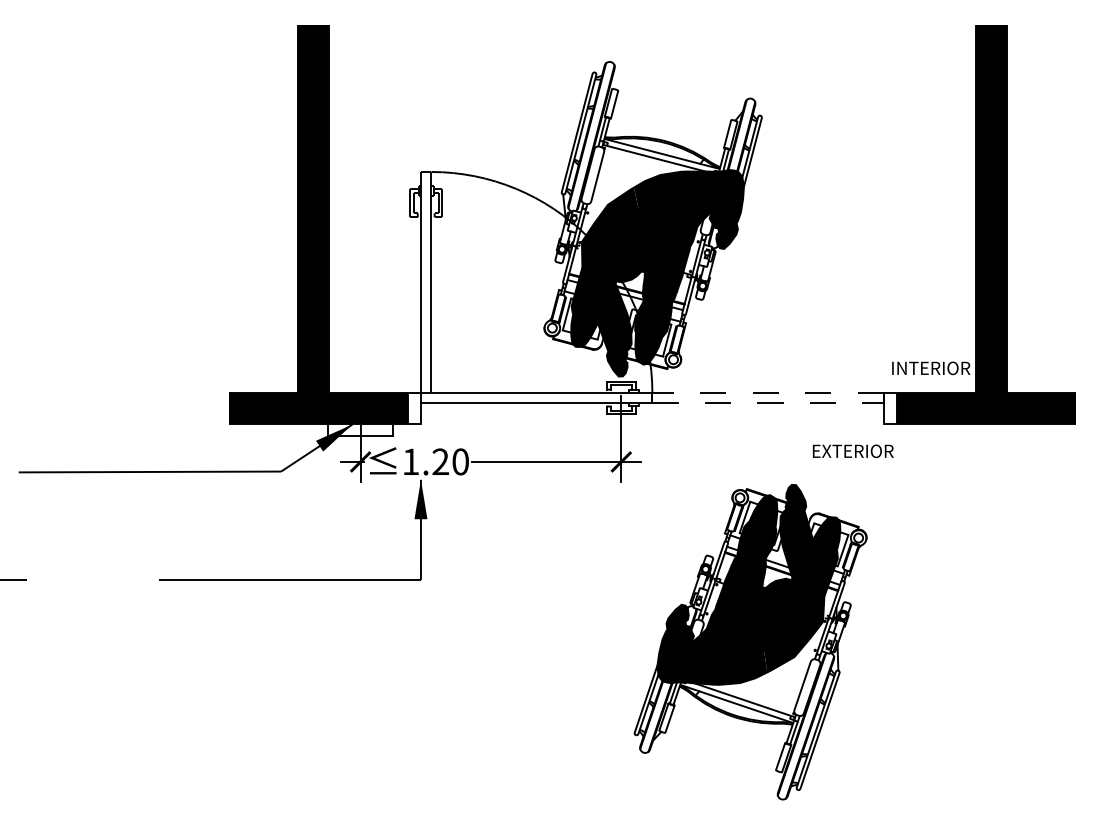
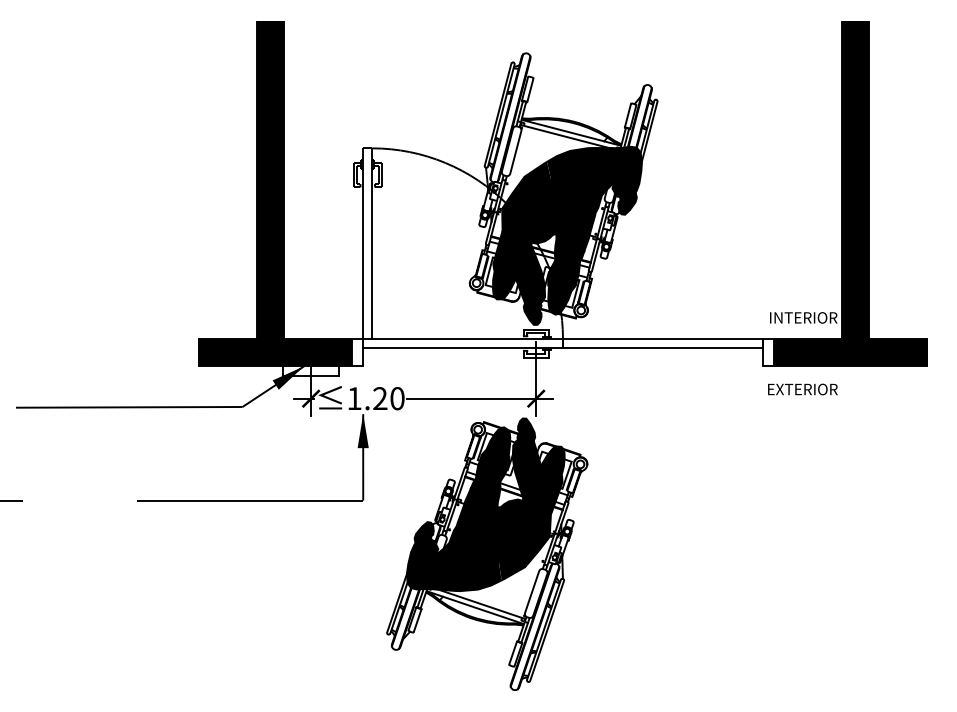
line: (768, 392) -> (663, 338), dashed -> solid
line: (768, 403) -> (663, 348), dashed -> solid
text: (853, 450) -> (803, 388), moved
part: (750, 642) -> (487, 554), moved

